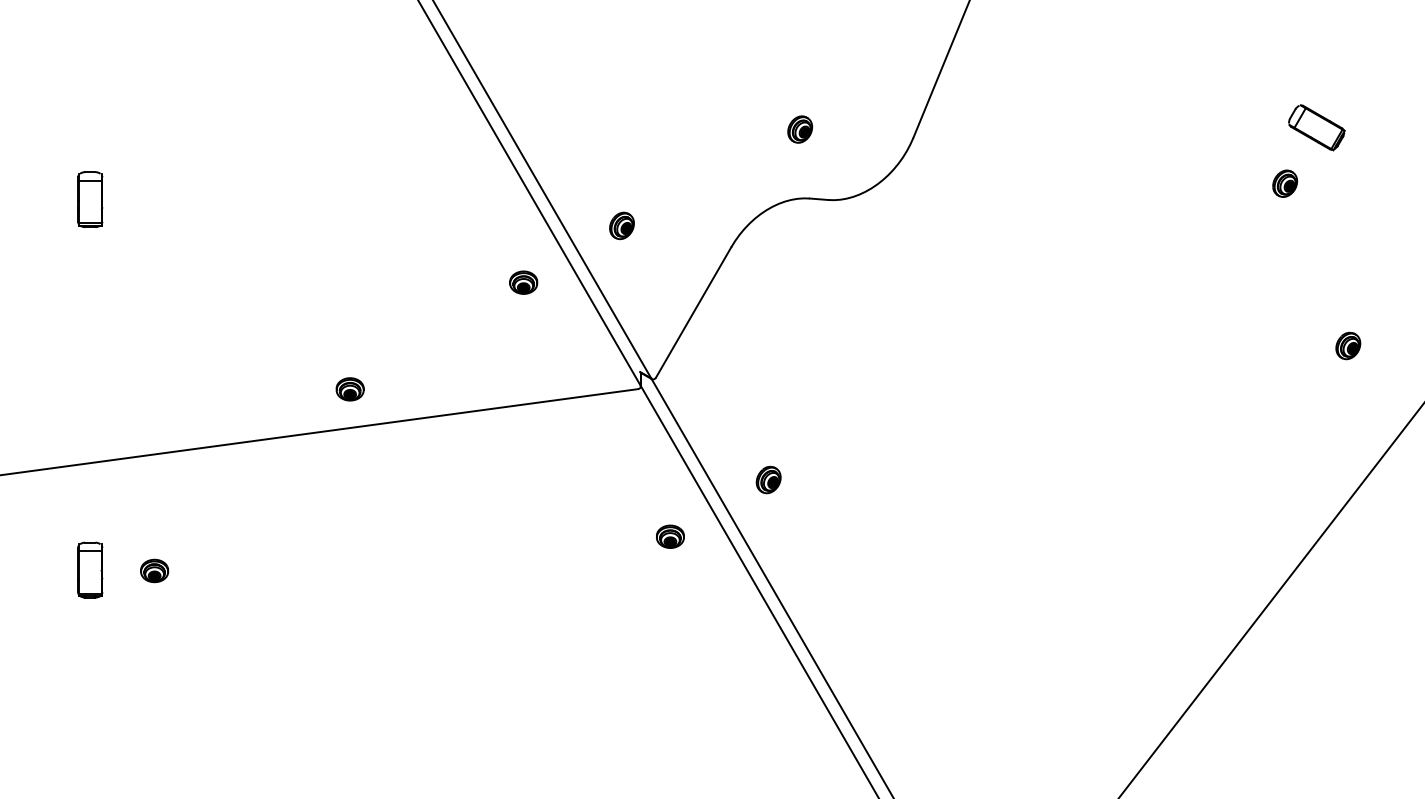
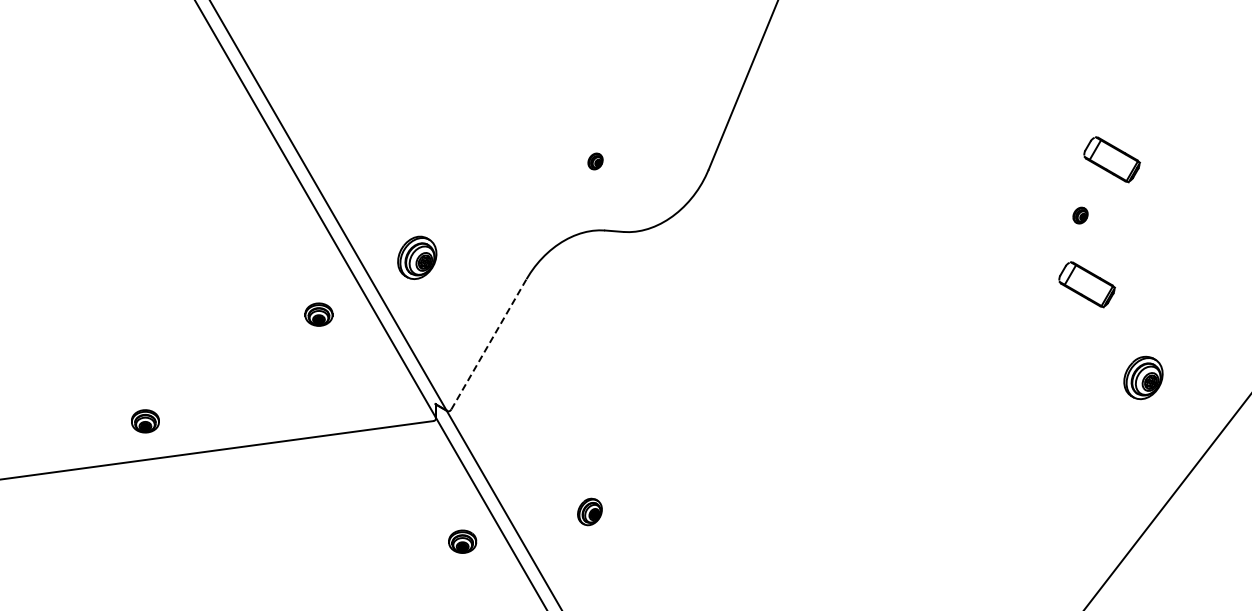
part: (800, 129) -> (595, 161), size x0.6
part: (1285, 183) -> (1080, 215), size x0.6
part: (621, 225) -> (416, 257), size x1.6
part: (1291, 252) -> (1086, 284), added
line: (693, 311) -> (488, 343), solid -> dashed
part: (1348, 345) -> (1143, 377), size x1.6
part: (768, 479) -> (589, 511), moved
part: (670, 536) -> (462, 541), moved

